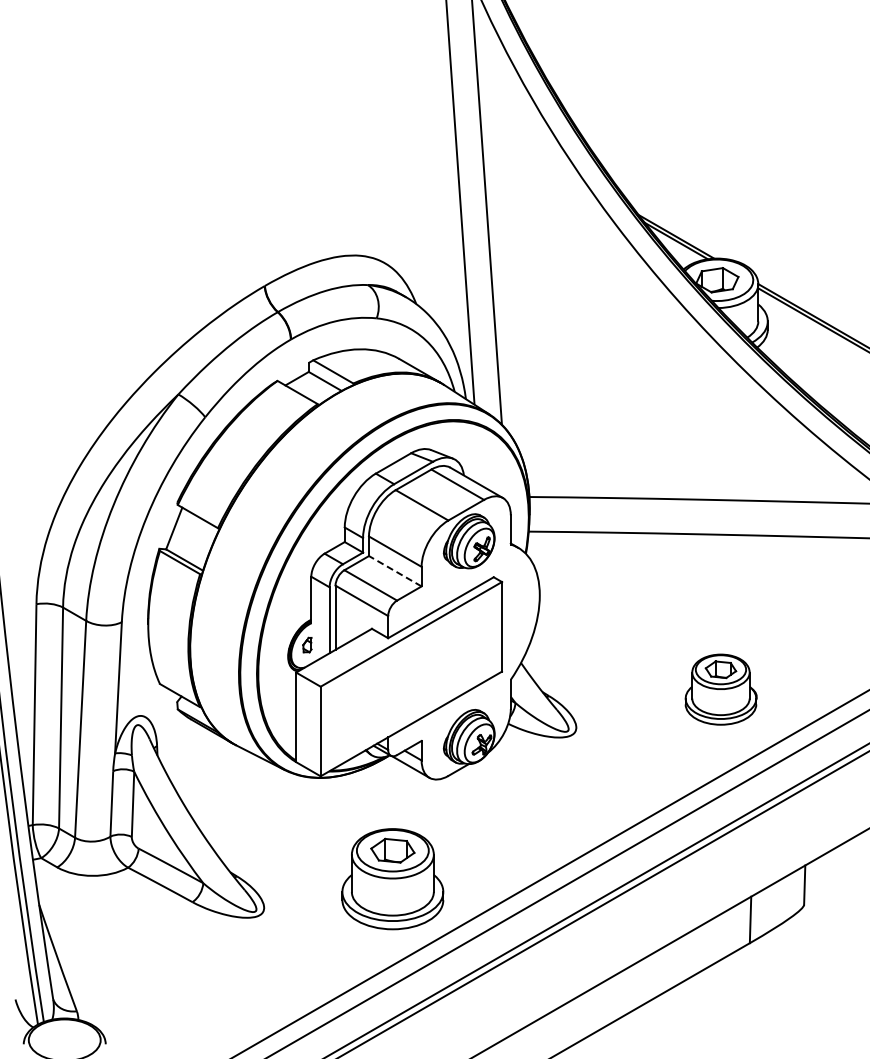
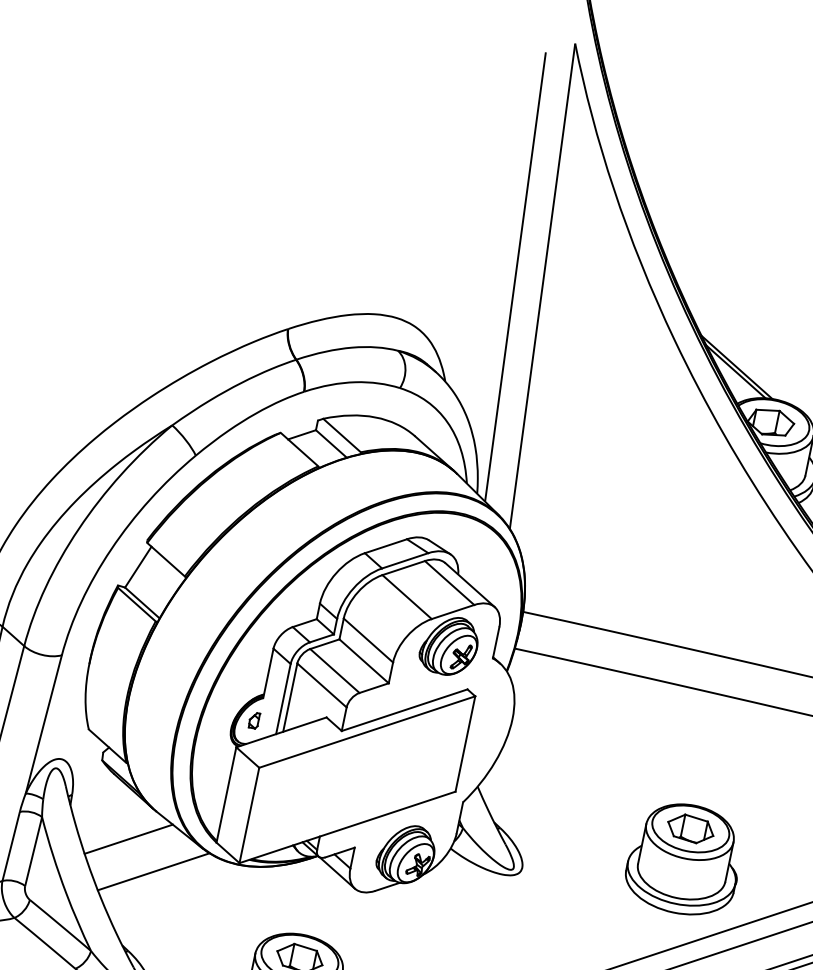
line: (394, 571) -> (363, 661), dashed -> solid
part: (720, 689) -> (684, 858), size x1.43
line: (216, 775) -> (128, 839), added
line: (244, 800) -> (153, 872), added

